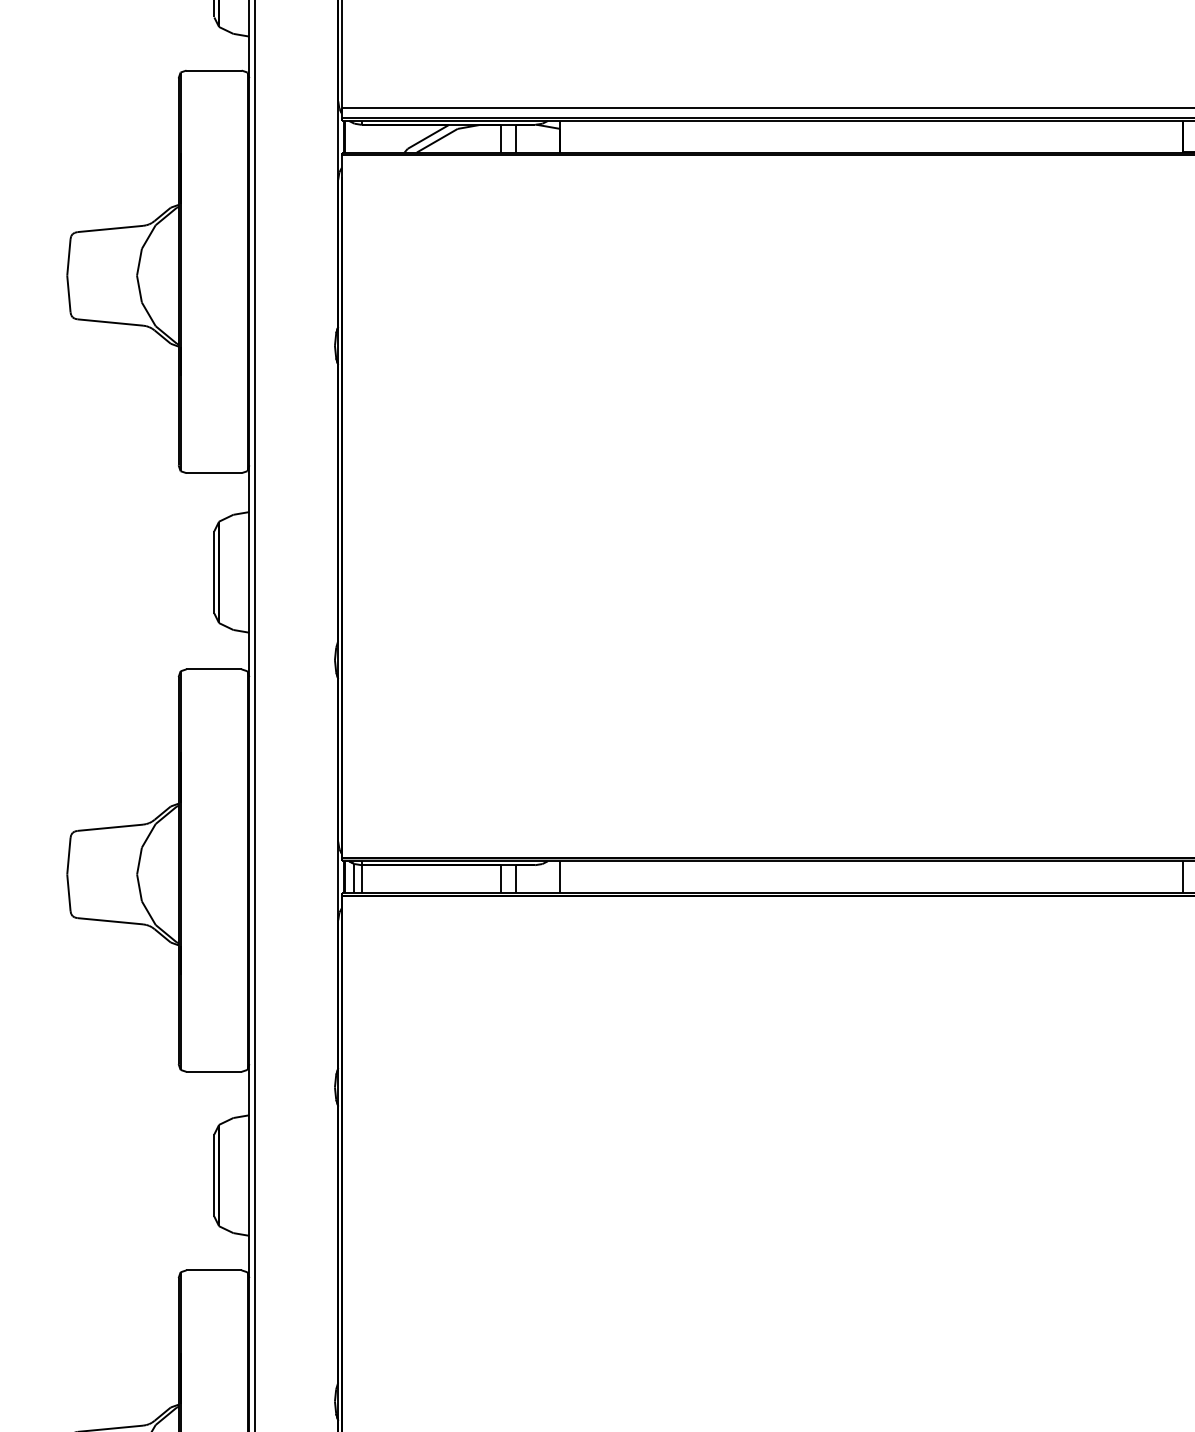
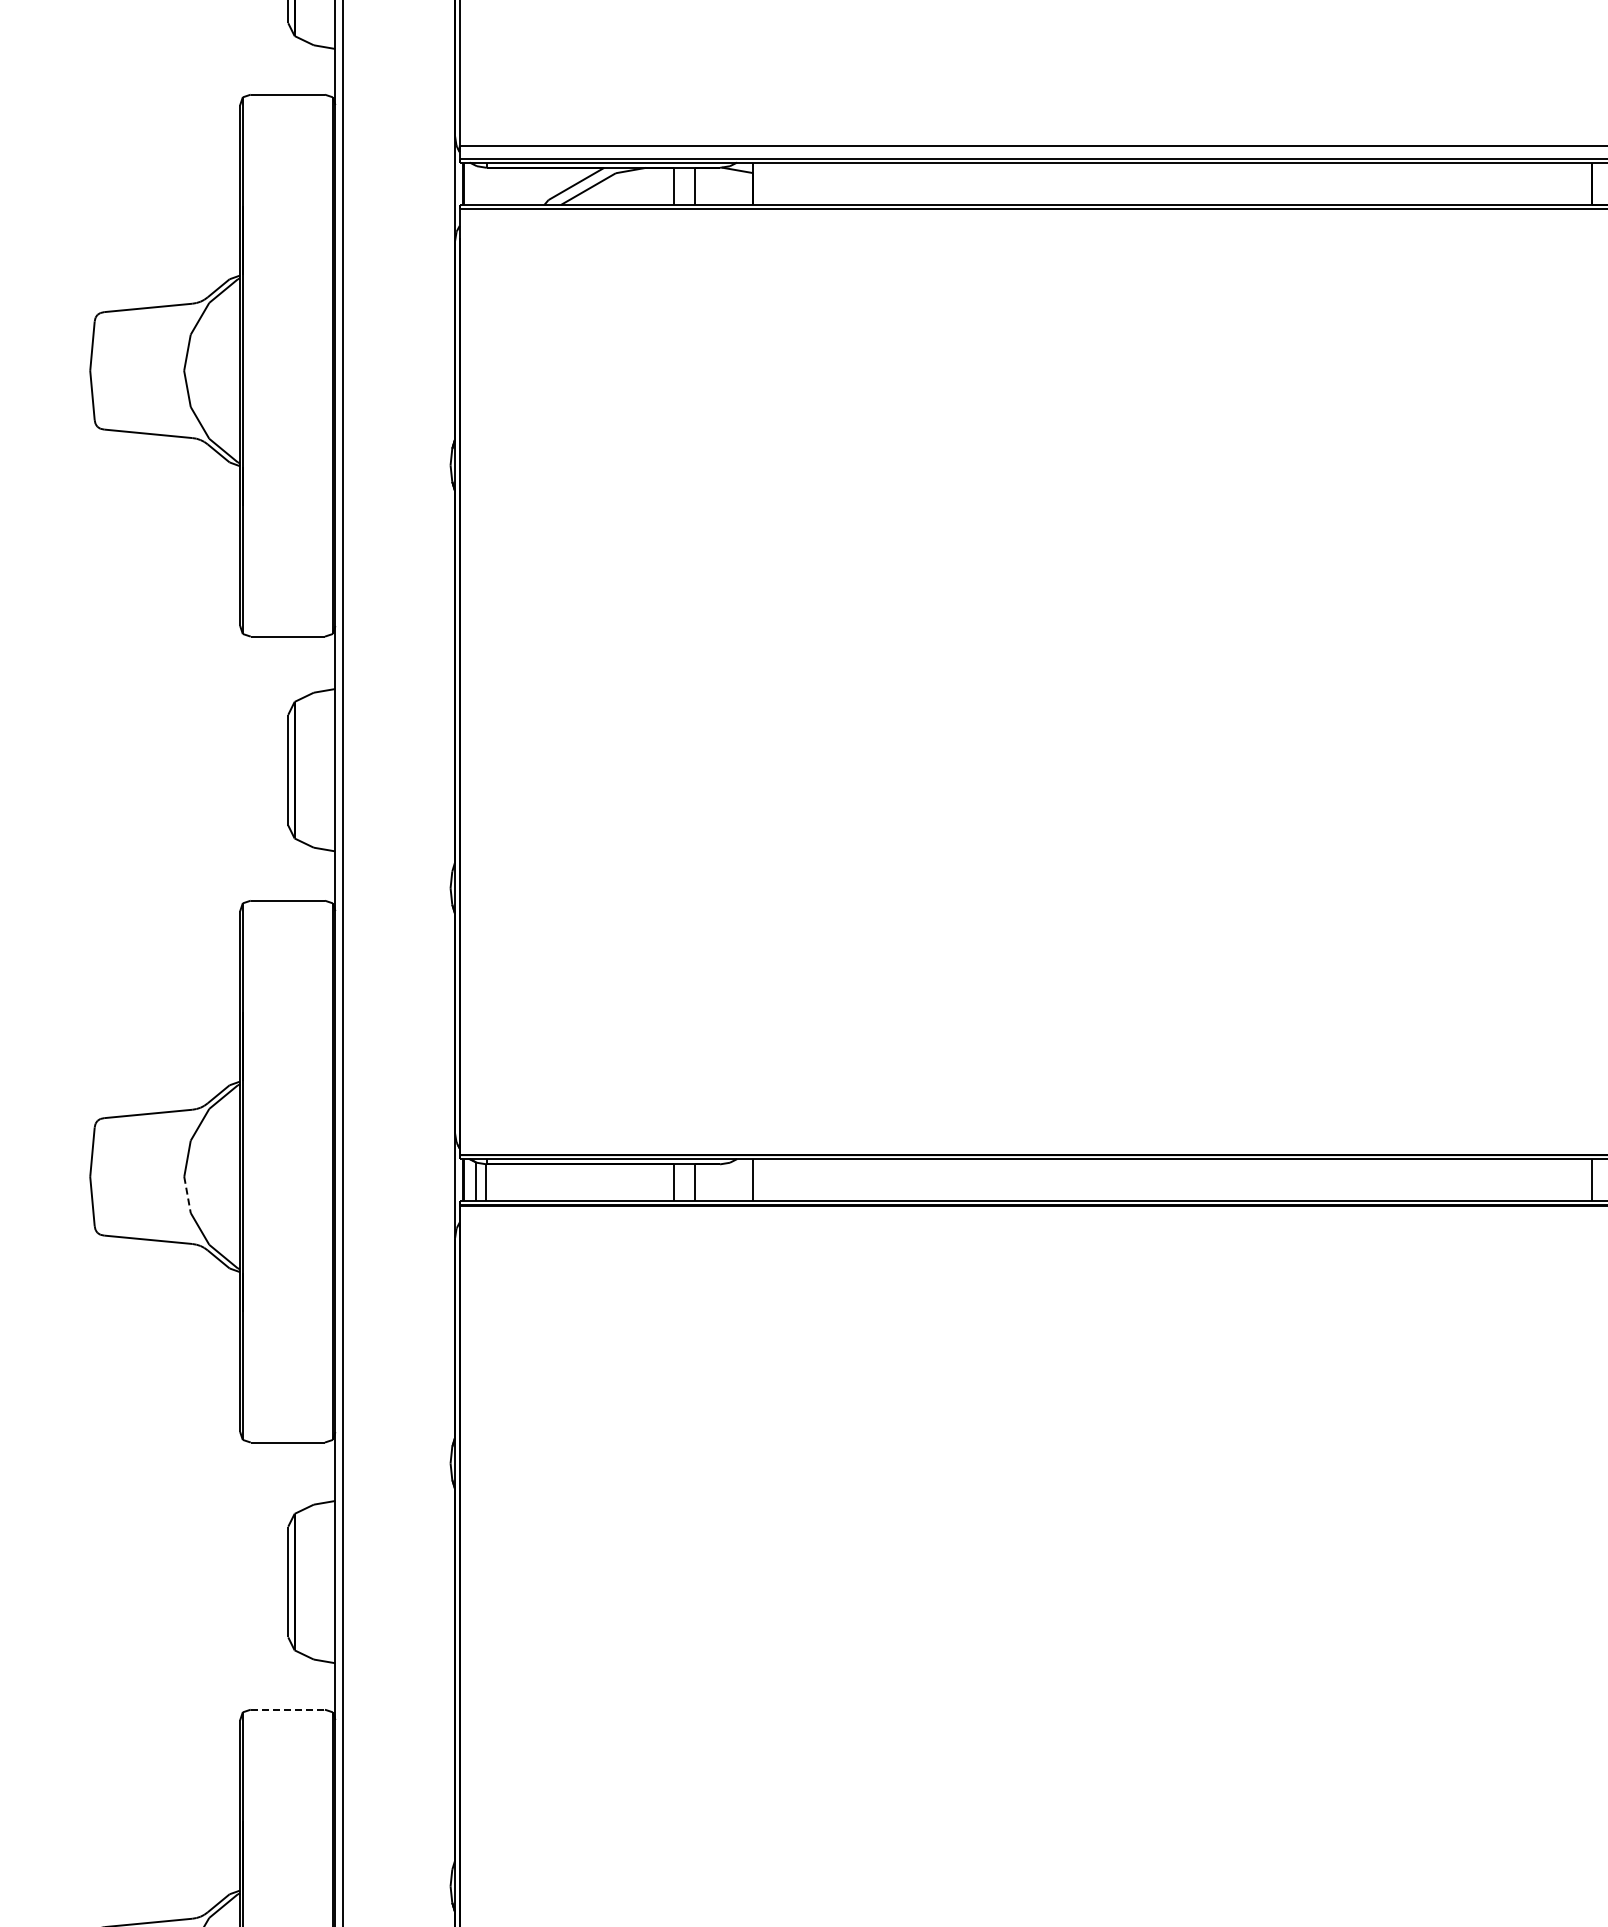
line: (139, 888) -> (187, 1195), solid -> dashed
line: (214, 1270) -> (288, 1709), solid -> dashed

